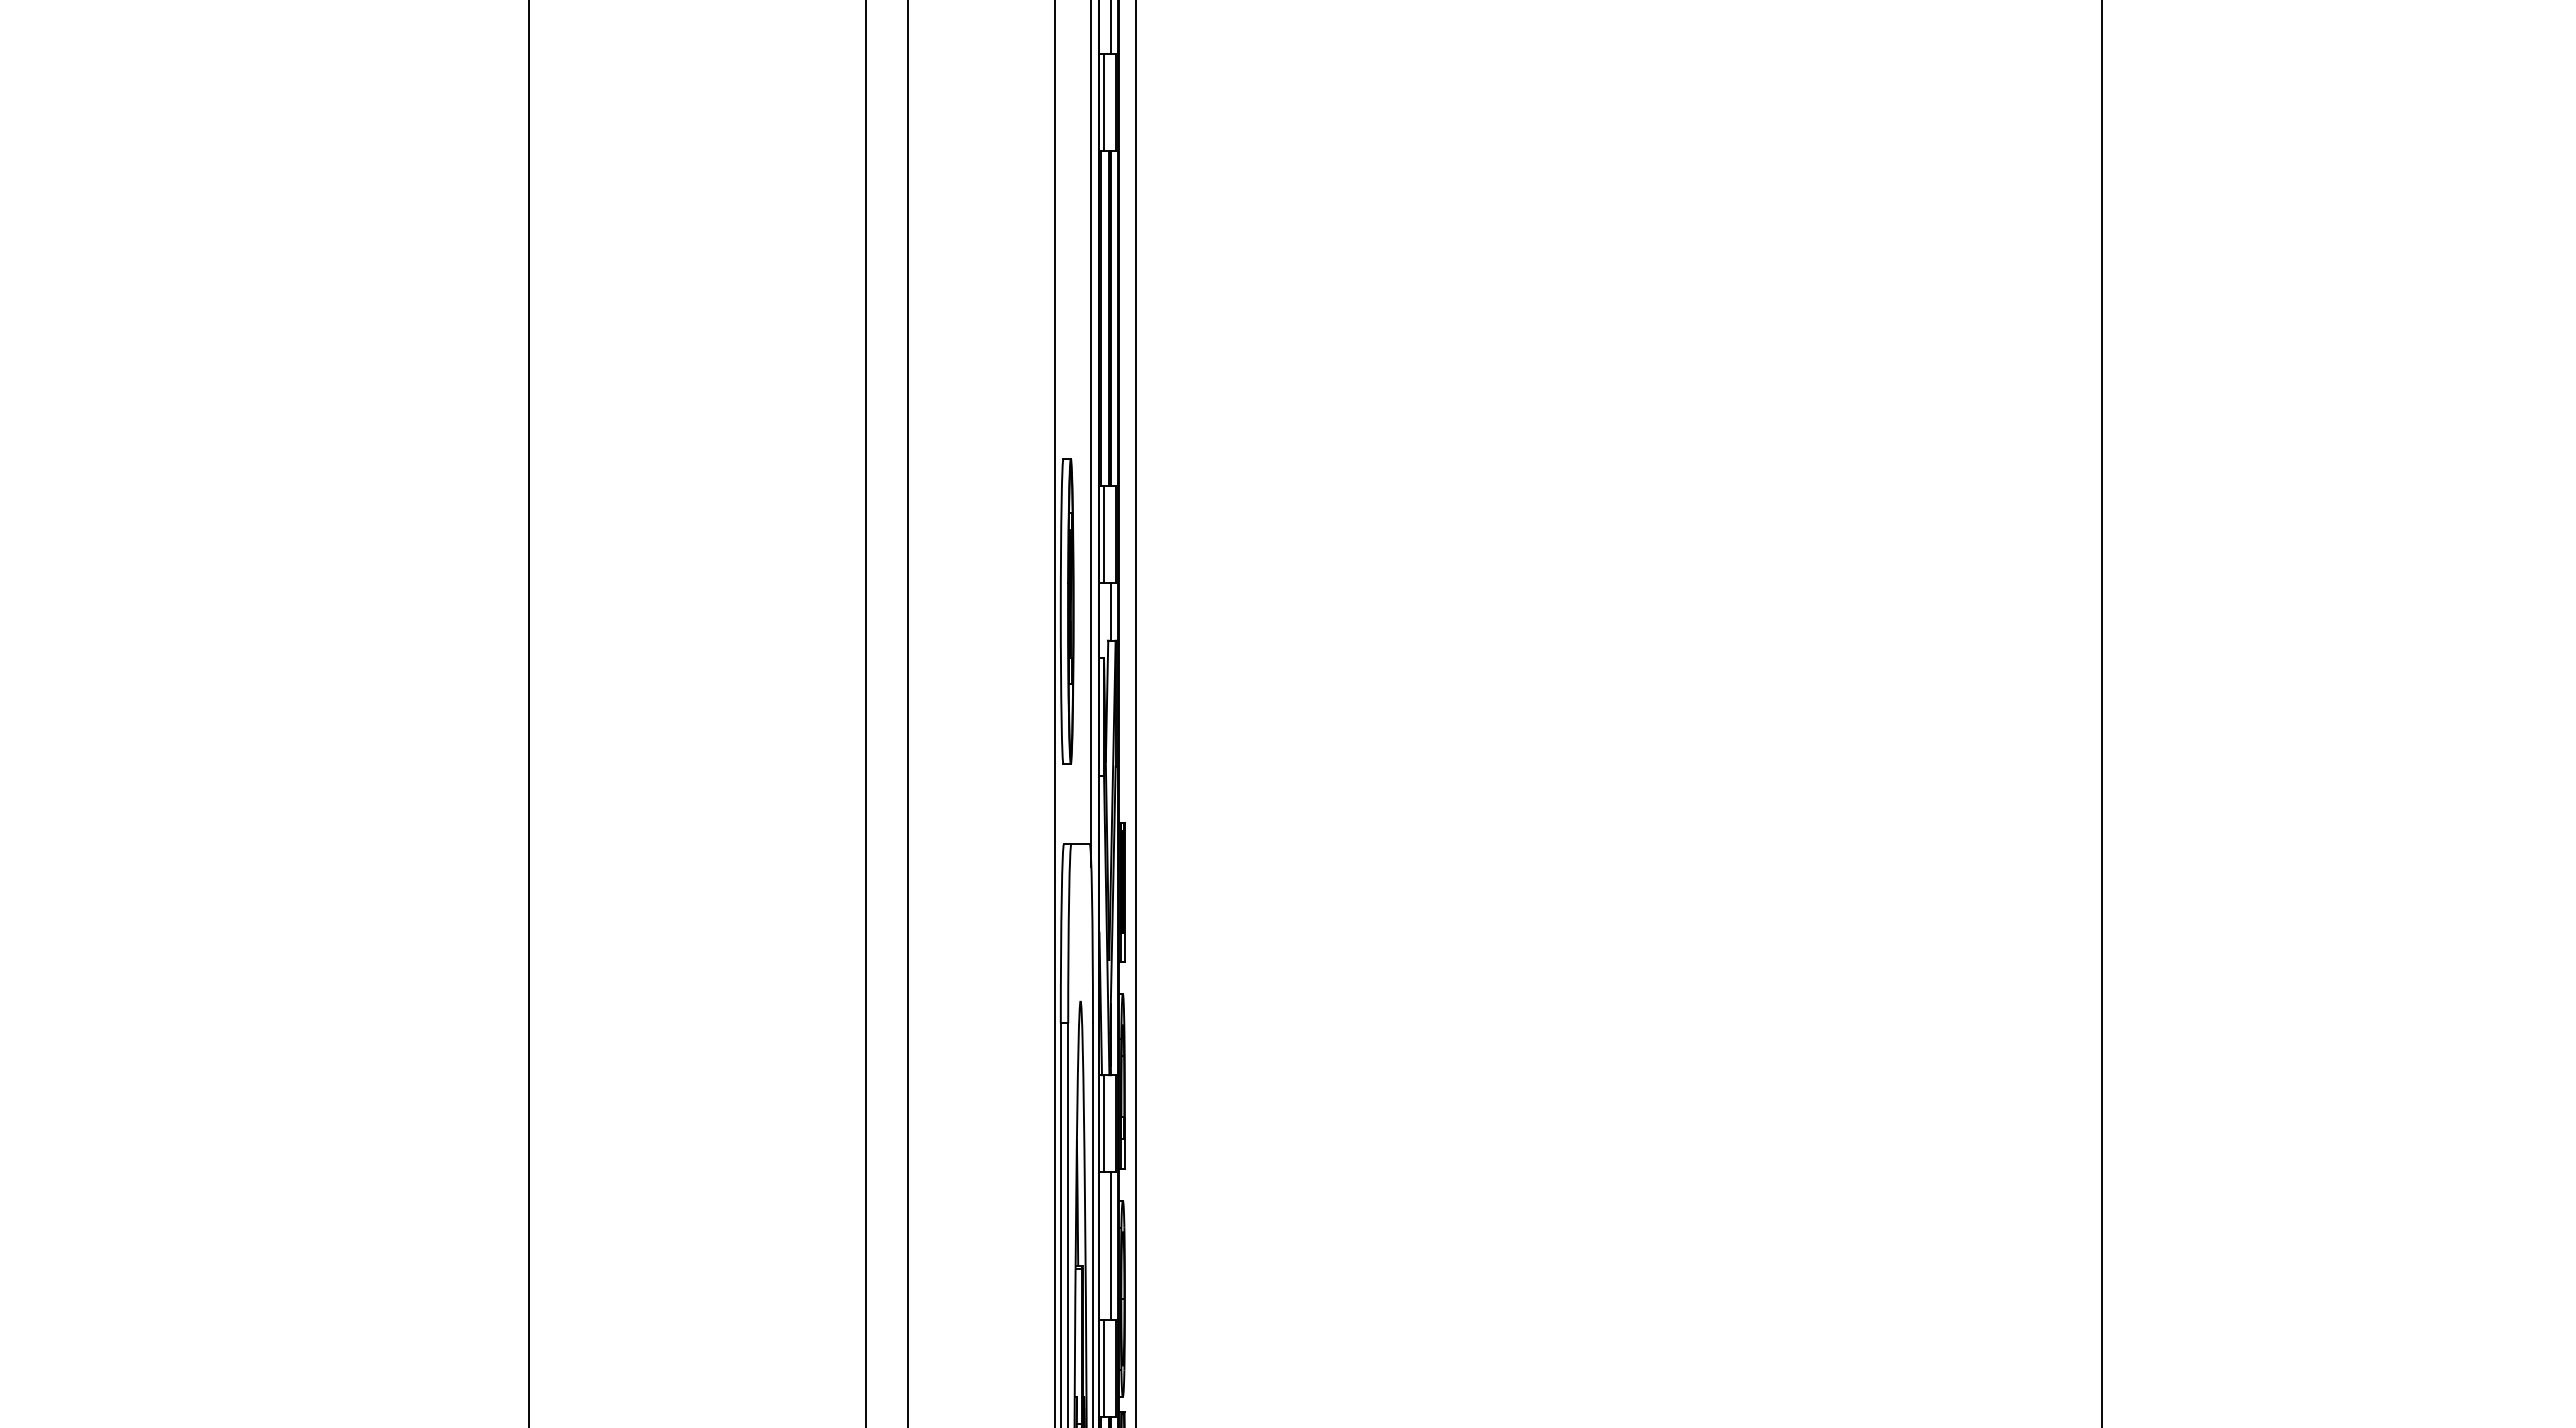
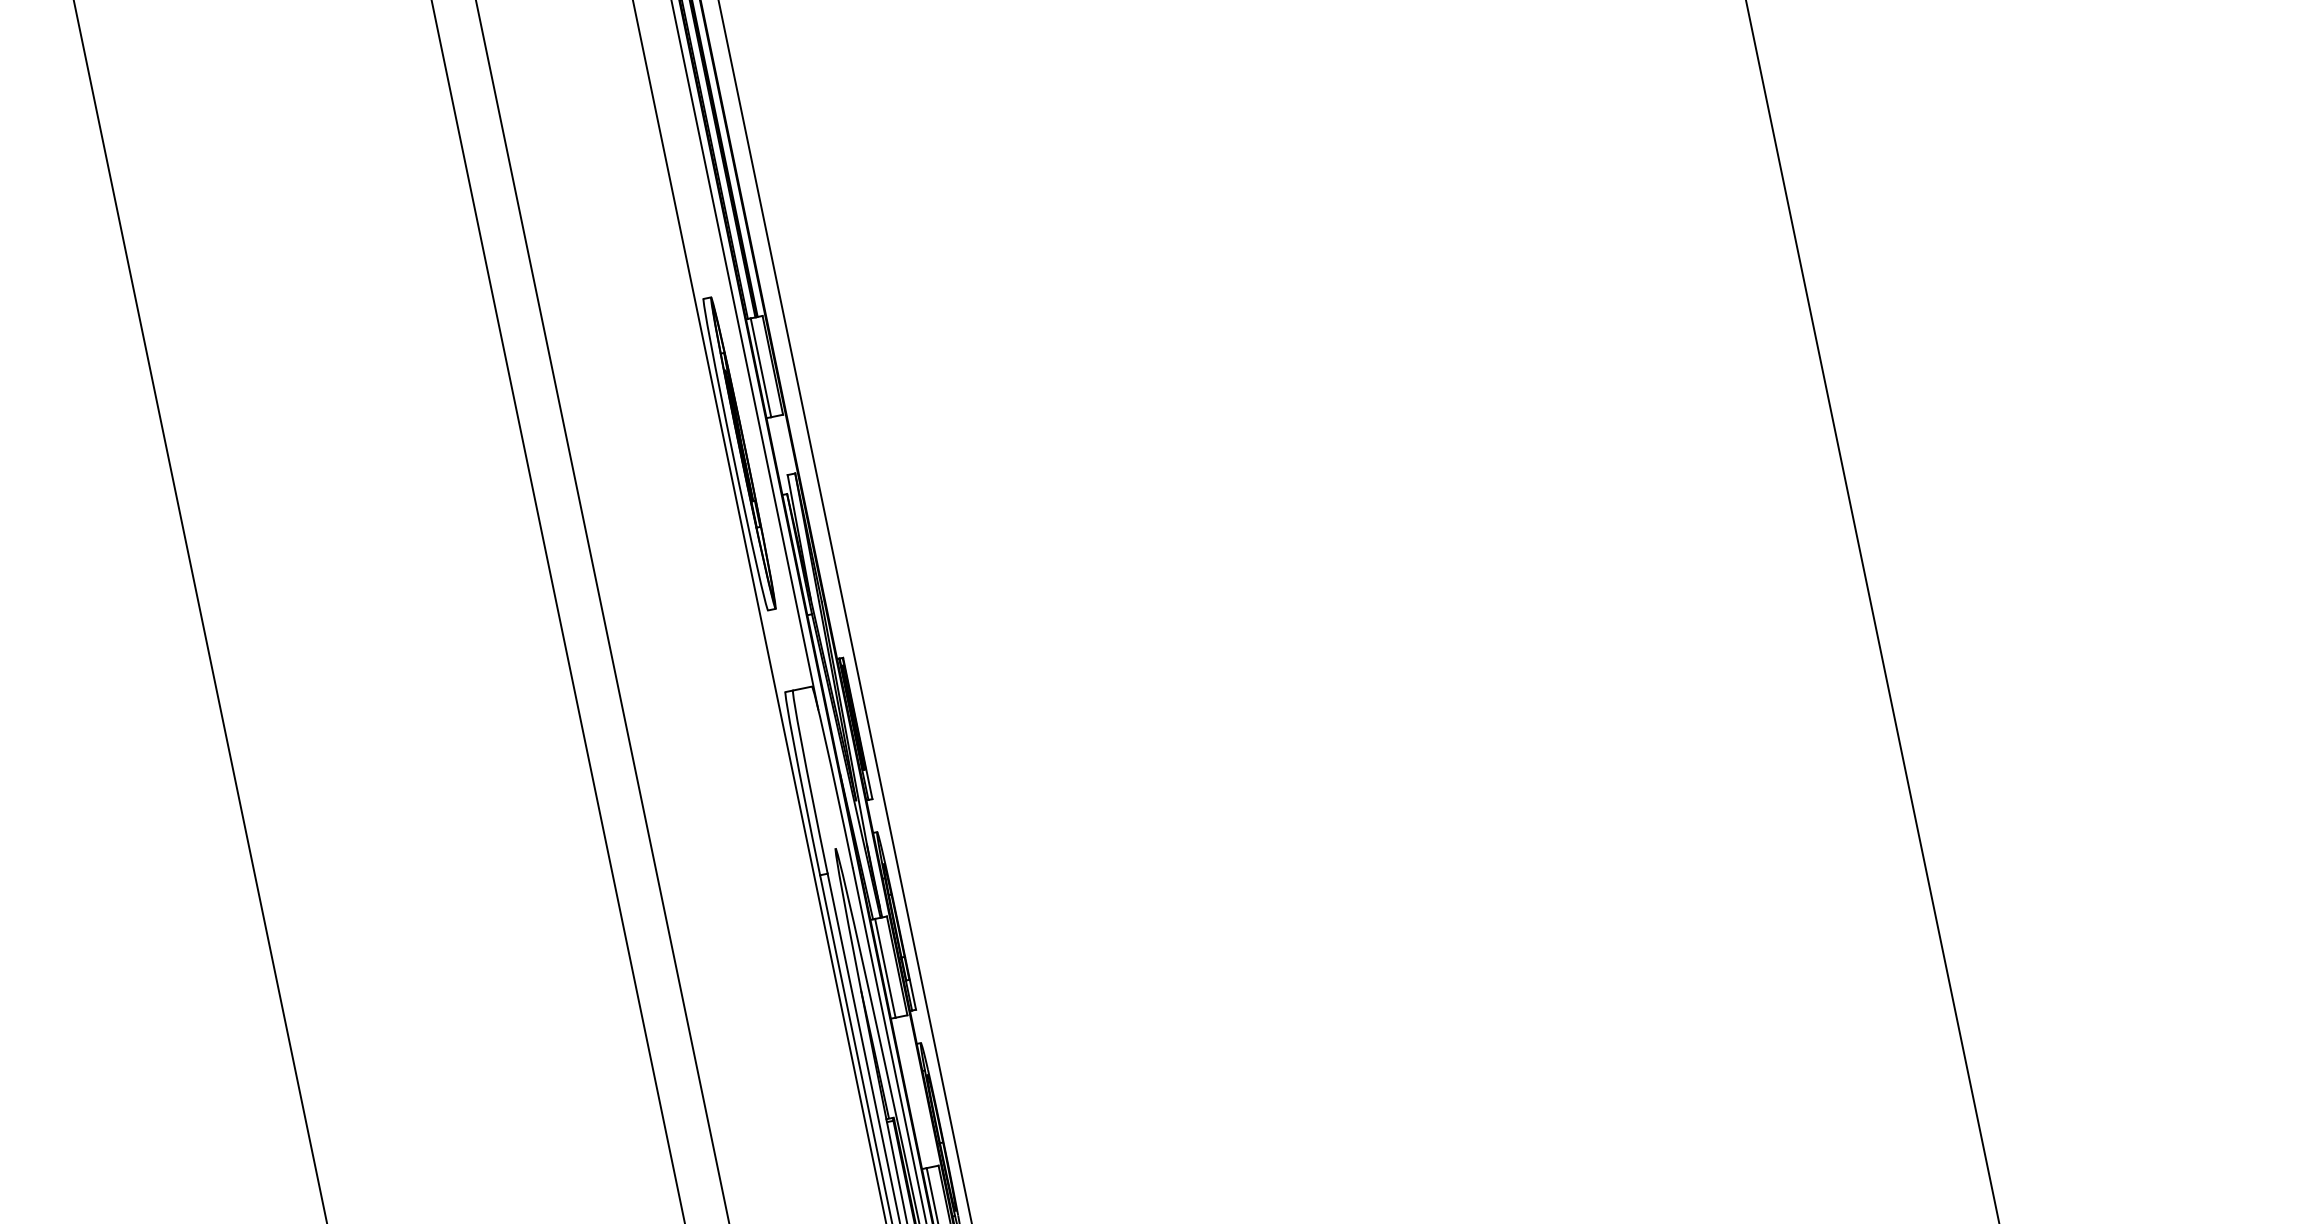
line: (1110, 611) -> (783, 444), removed
line: (1110, 1245) -> (917, 1091), removed

